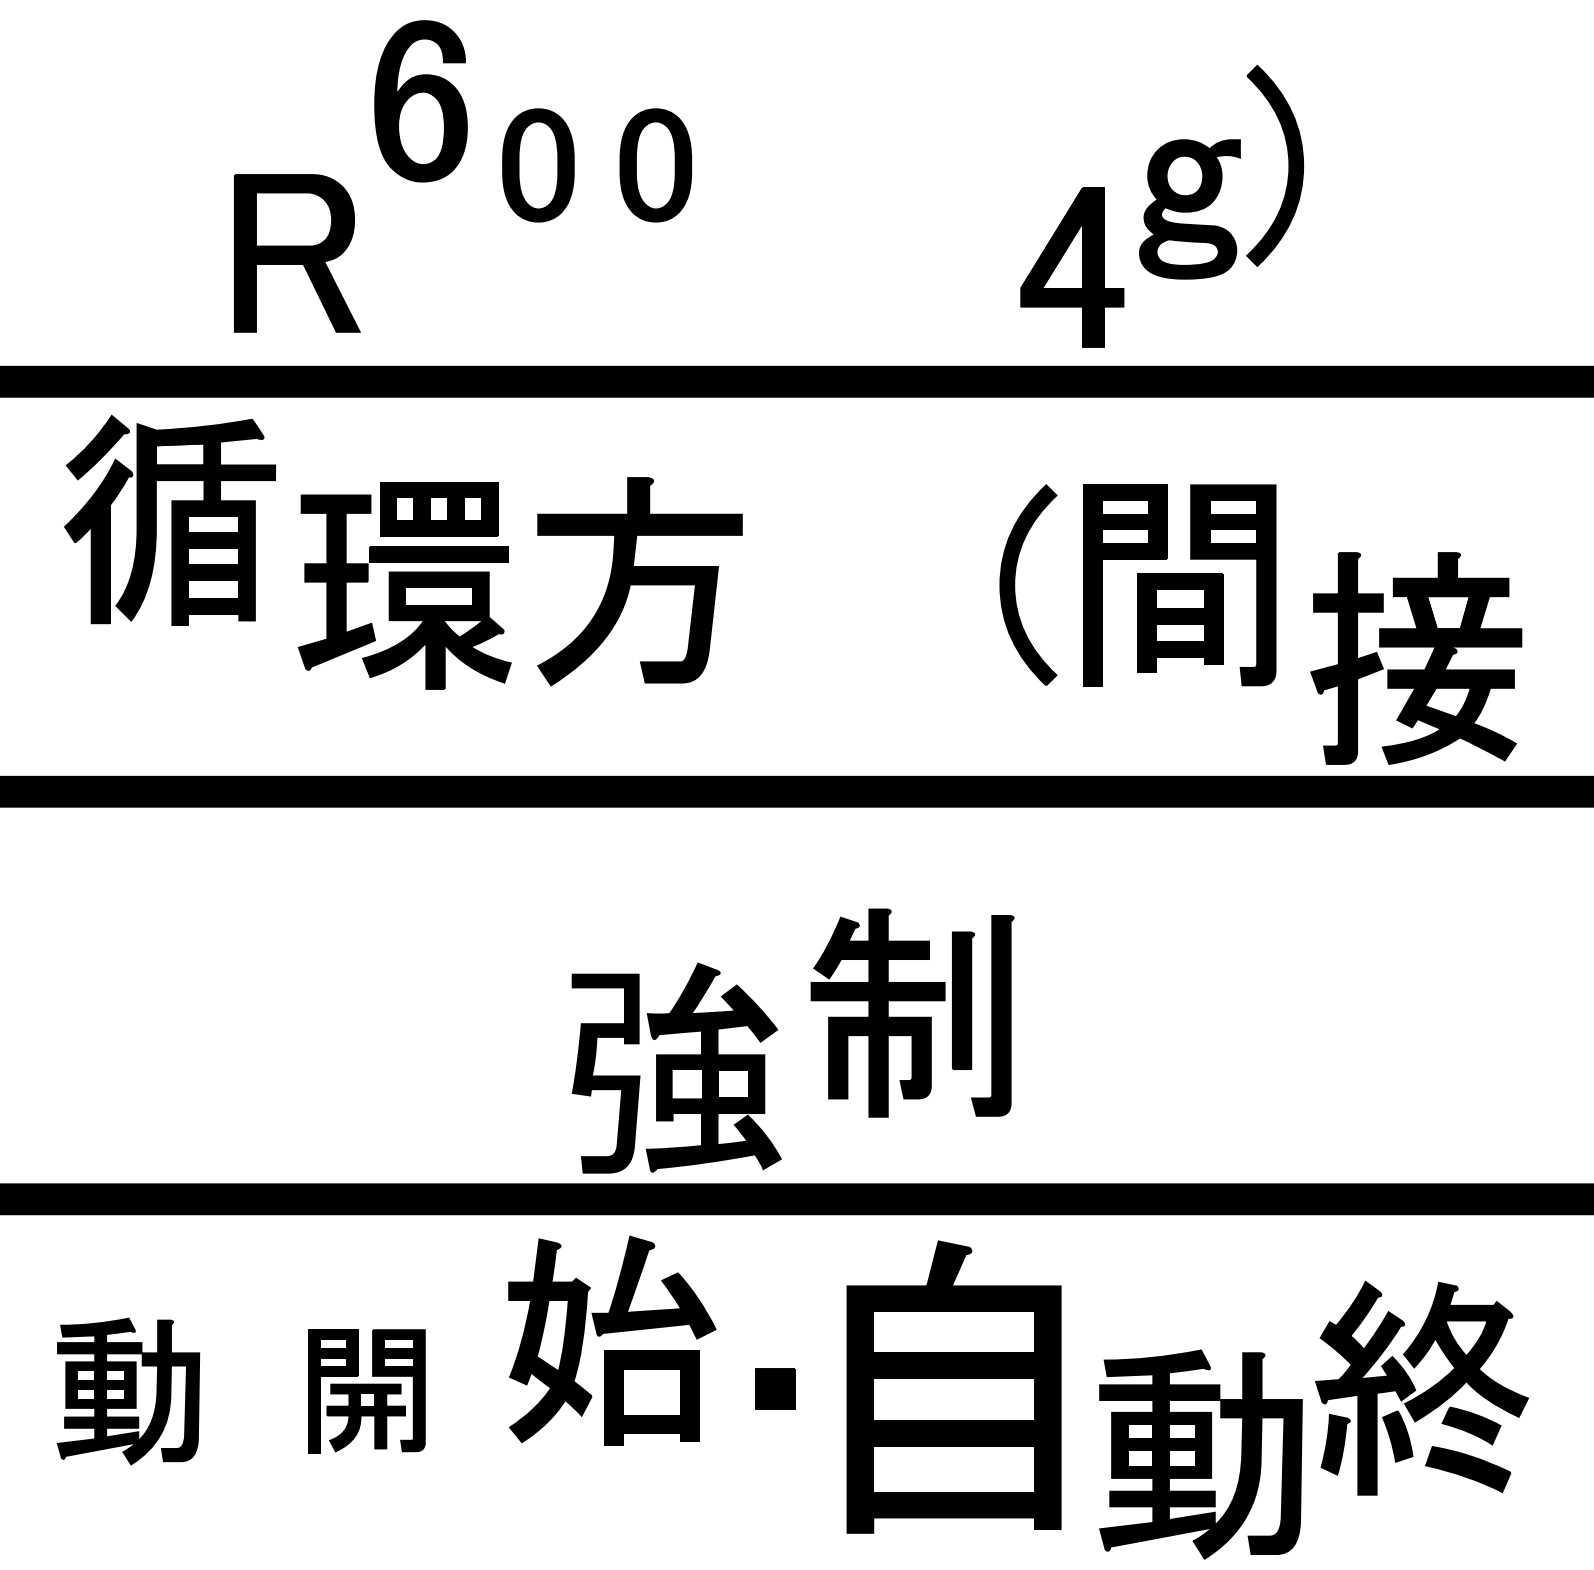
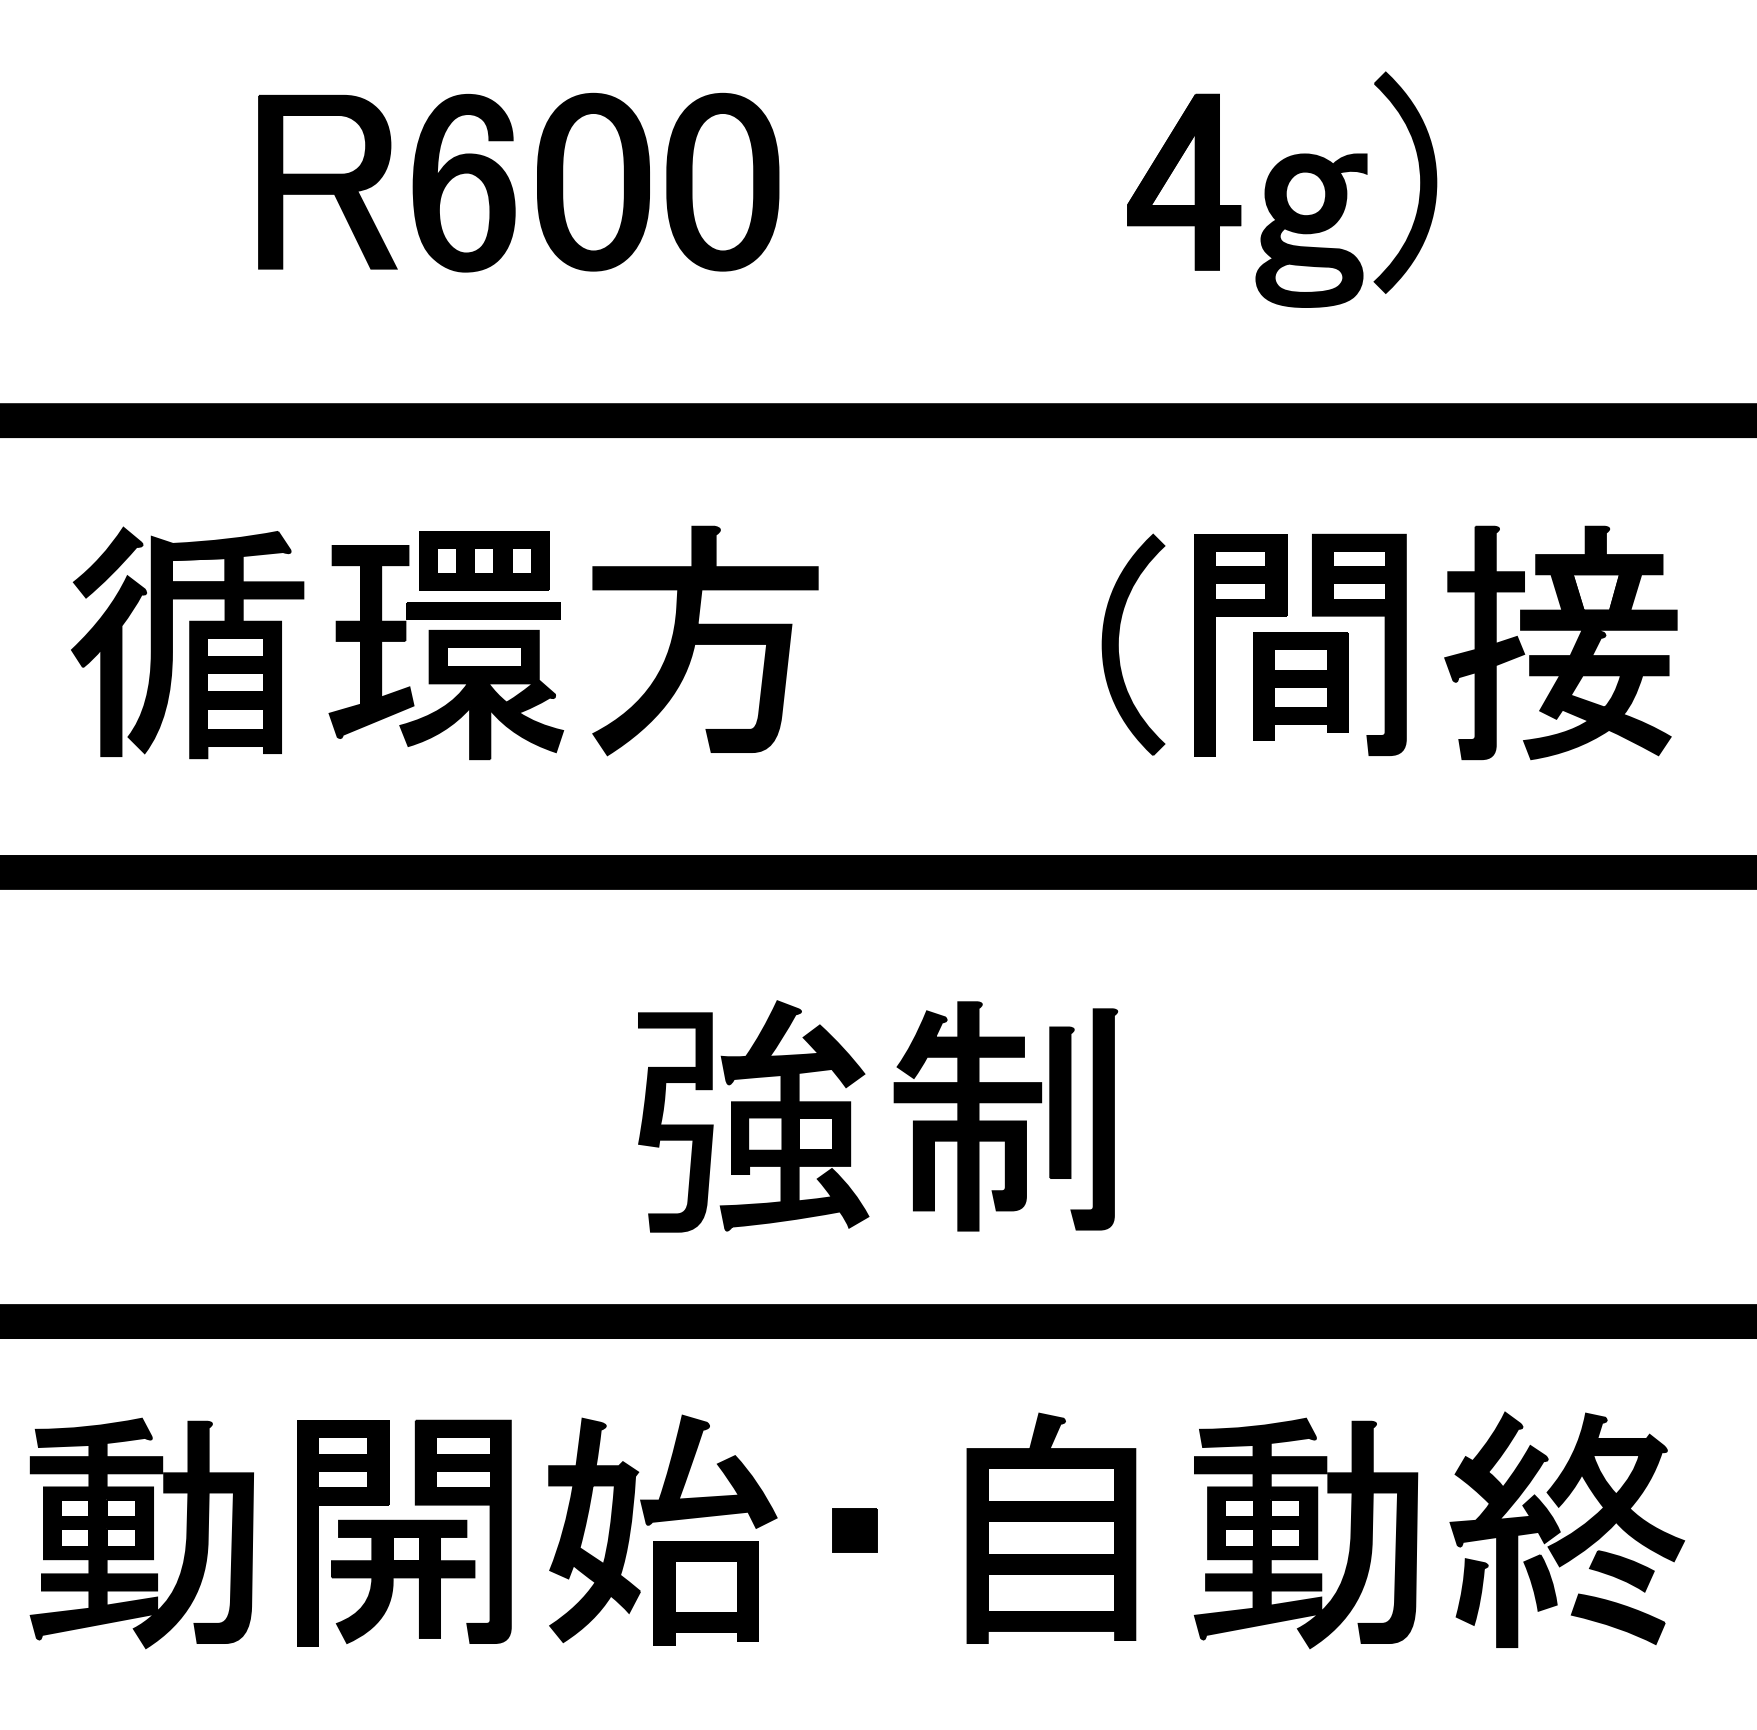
part: (420, 101) -> (463, 183), moved
part: (538, 165) -> (593, 182), size x1.43
part: (655, 165) -> (722, 182), size x1.43
part: (297, 253) -> (328, 182), moved
part: (1072, 267) -> (1184, 182), moved
part: (169, 519) -> (186, 641), moved
part: (1416, 647) -> (1561, 630), moved
part: (676, 1067) -> (753, 1115), moved
part: (610, 1333) -> (660, 1522), moved
part: (953, 1386) -> (1050, 1527), size x0.71
part: (128, 1391) -> (141, 1533), size x1.43
part: (366, 1391) -> (404, 1533), size x1.67
part: (1200, 1454) -> (1305, 1533), moved

